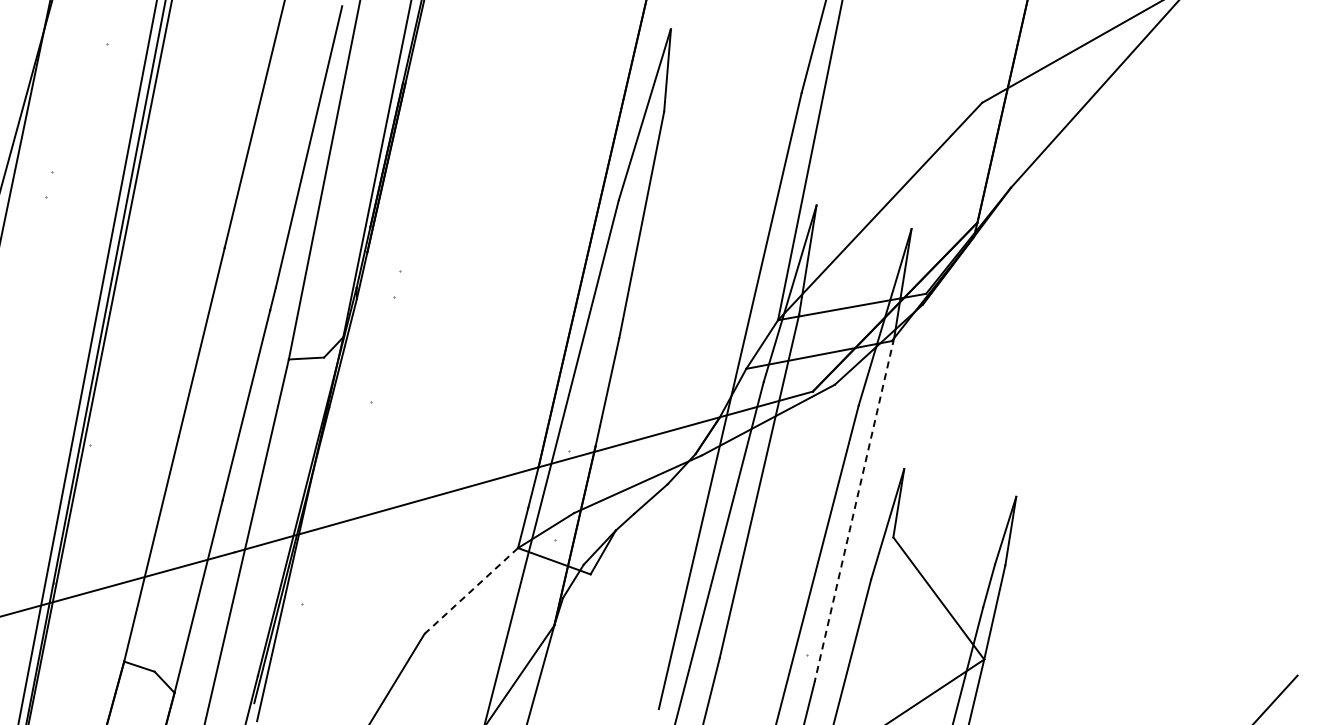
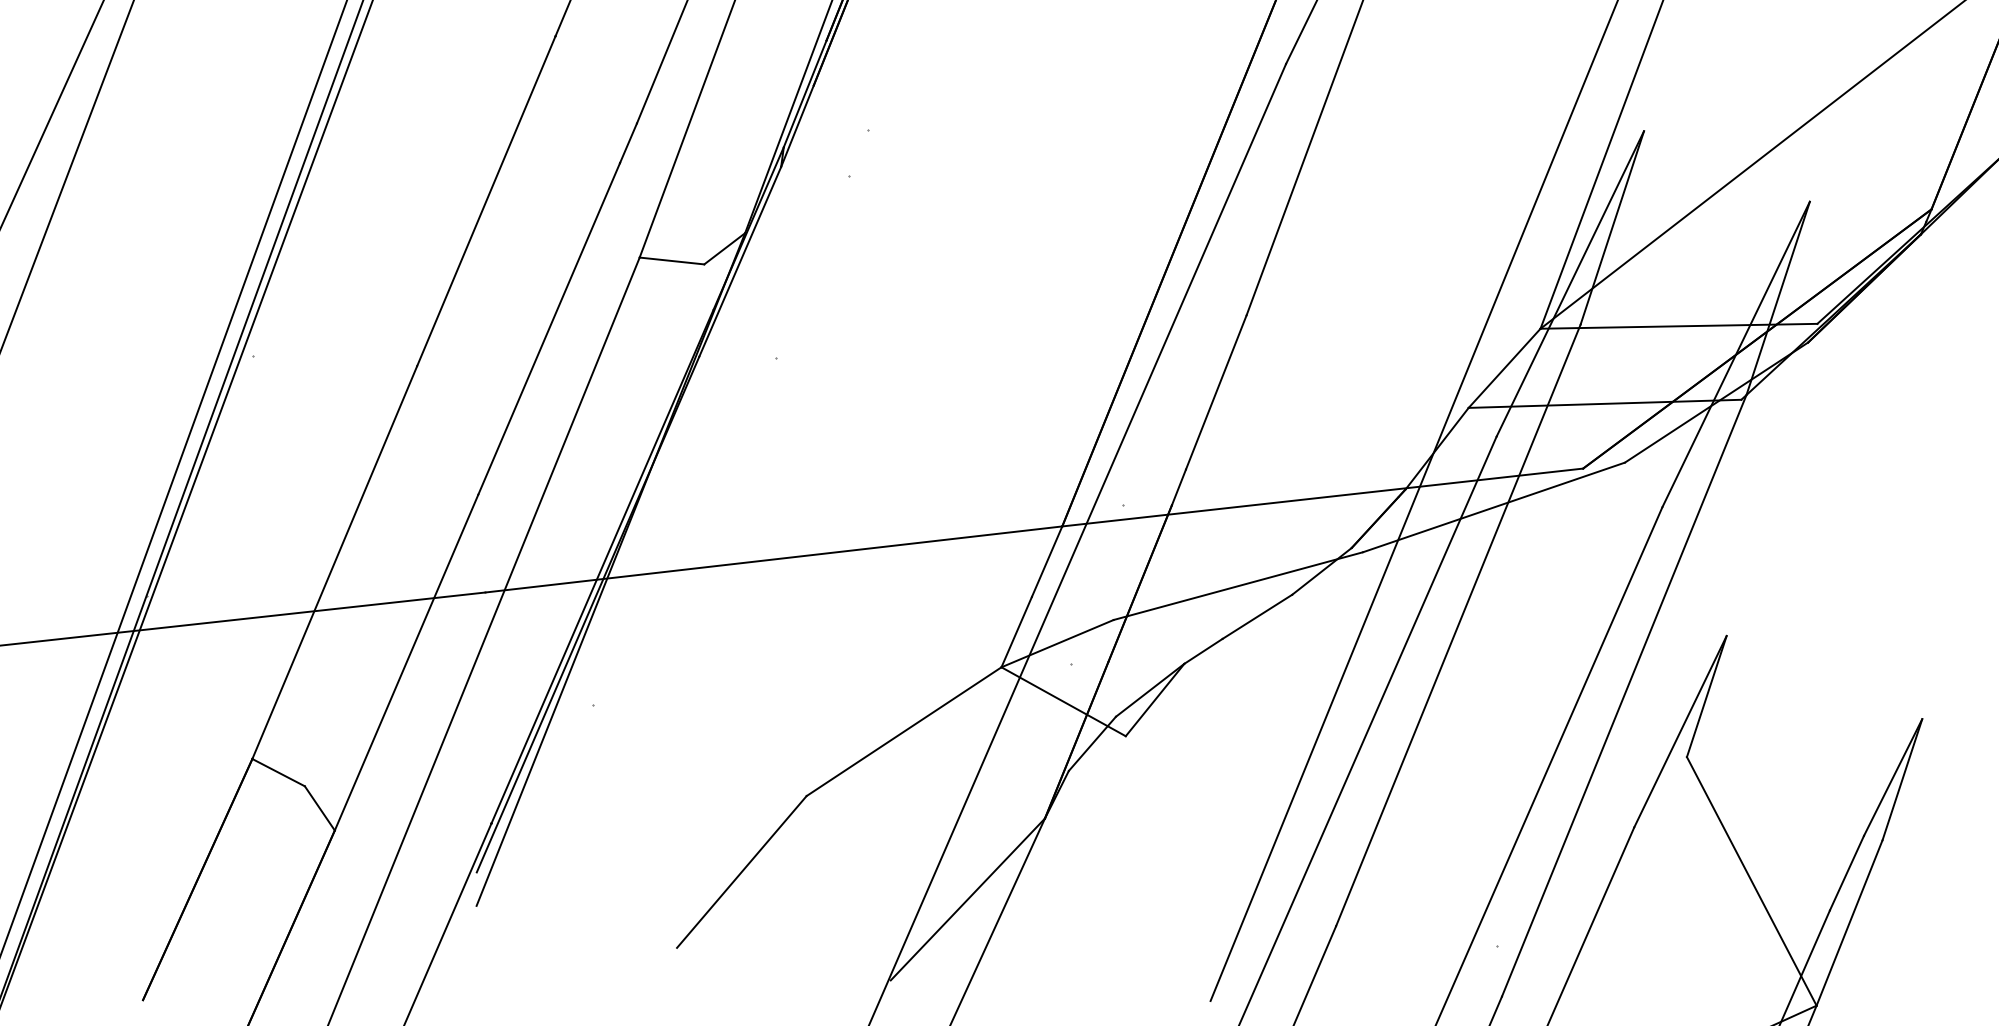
line: (854, 510) -> (1624, 696), dashed -> solid
line: (470, 591) -> (902, 732), dashed -> solid

